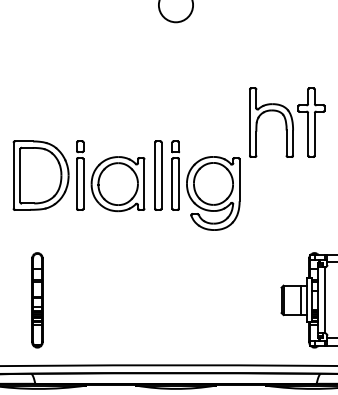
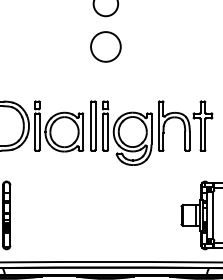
circle: (175, 64) -> (105, 46), added
part: (287, 122) -> (185, 126), moved

